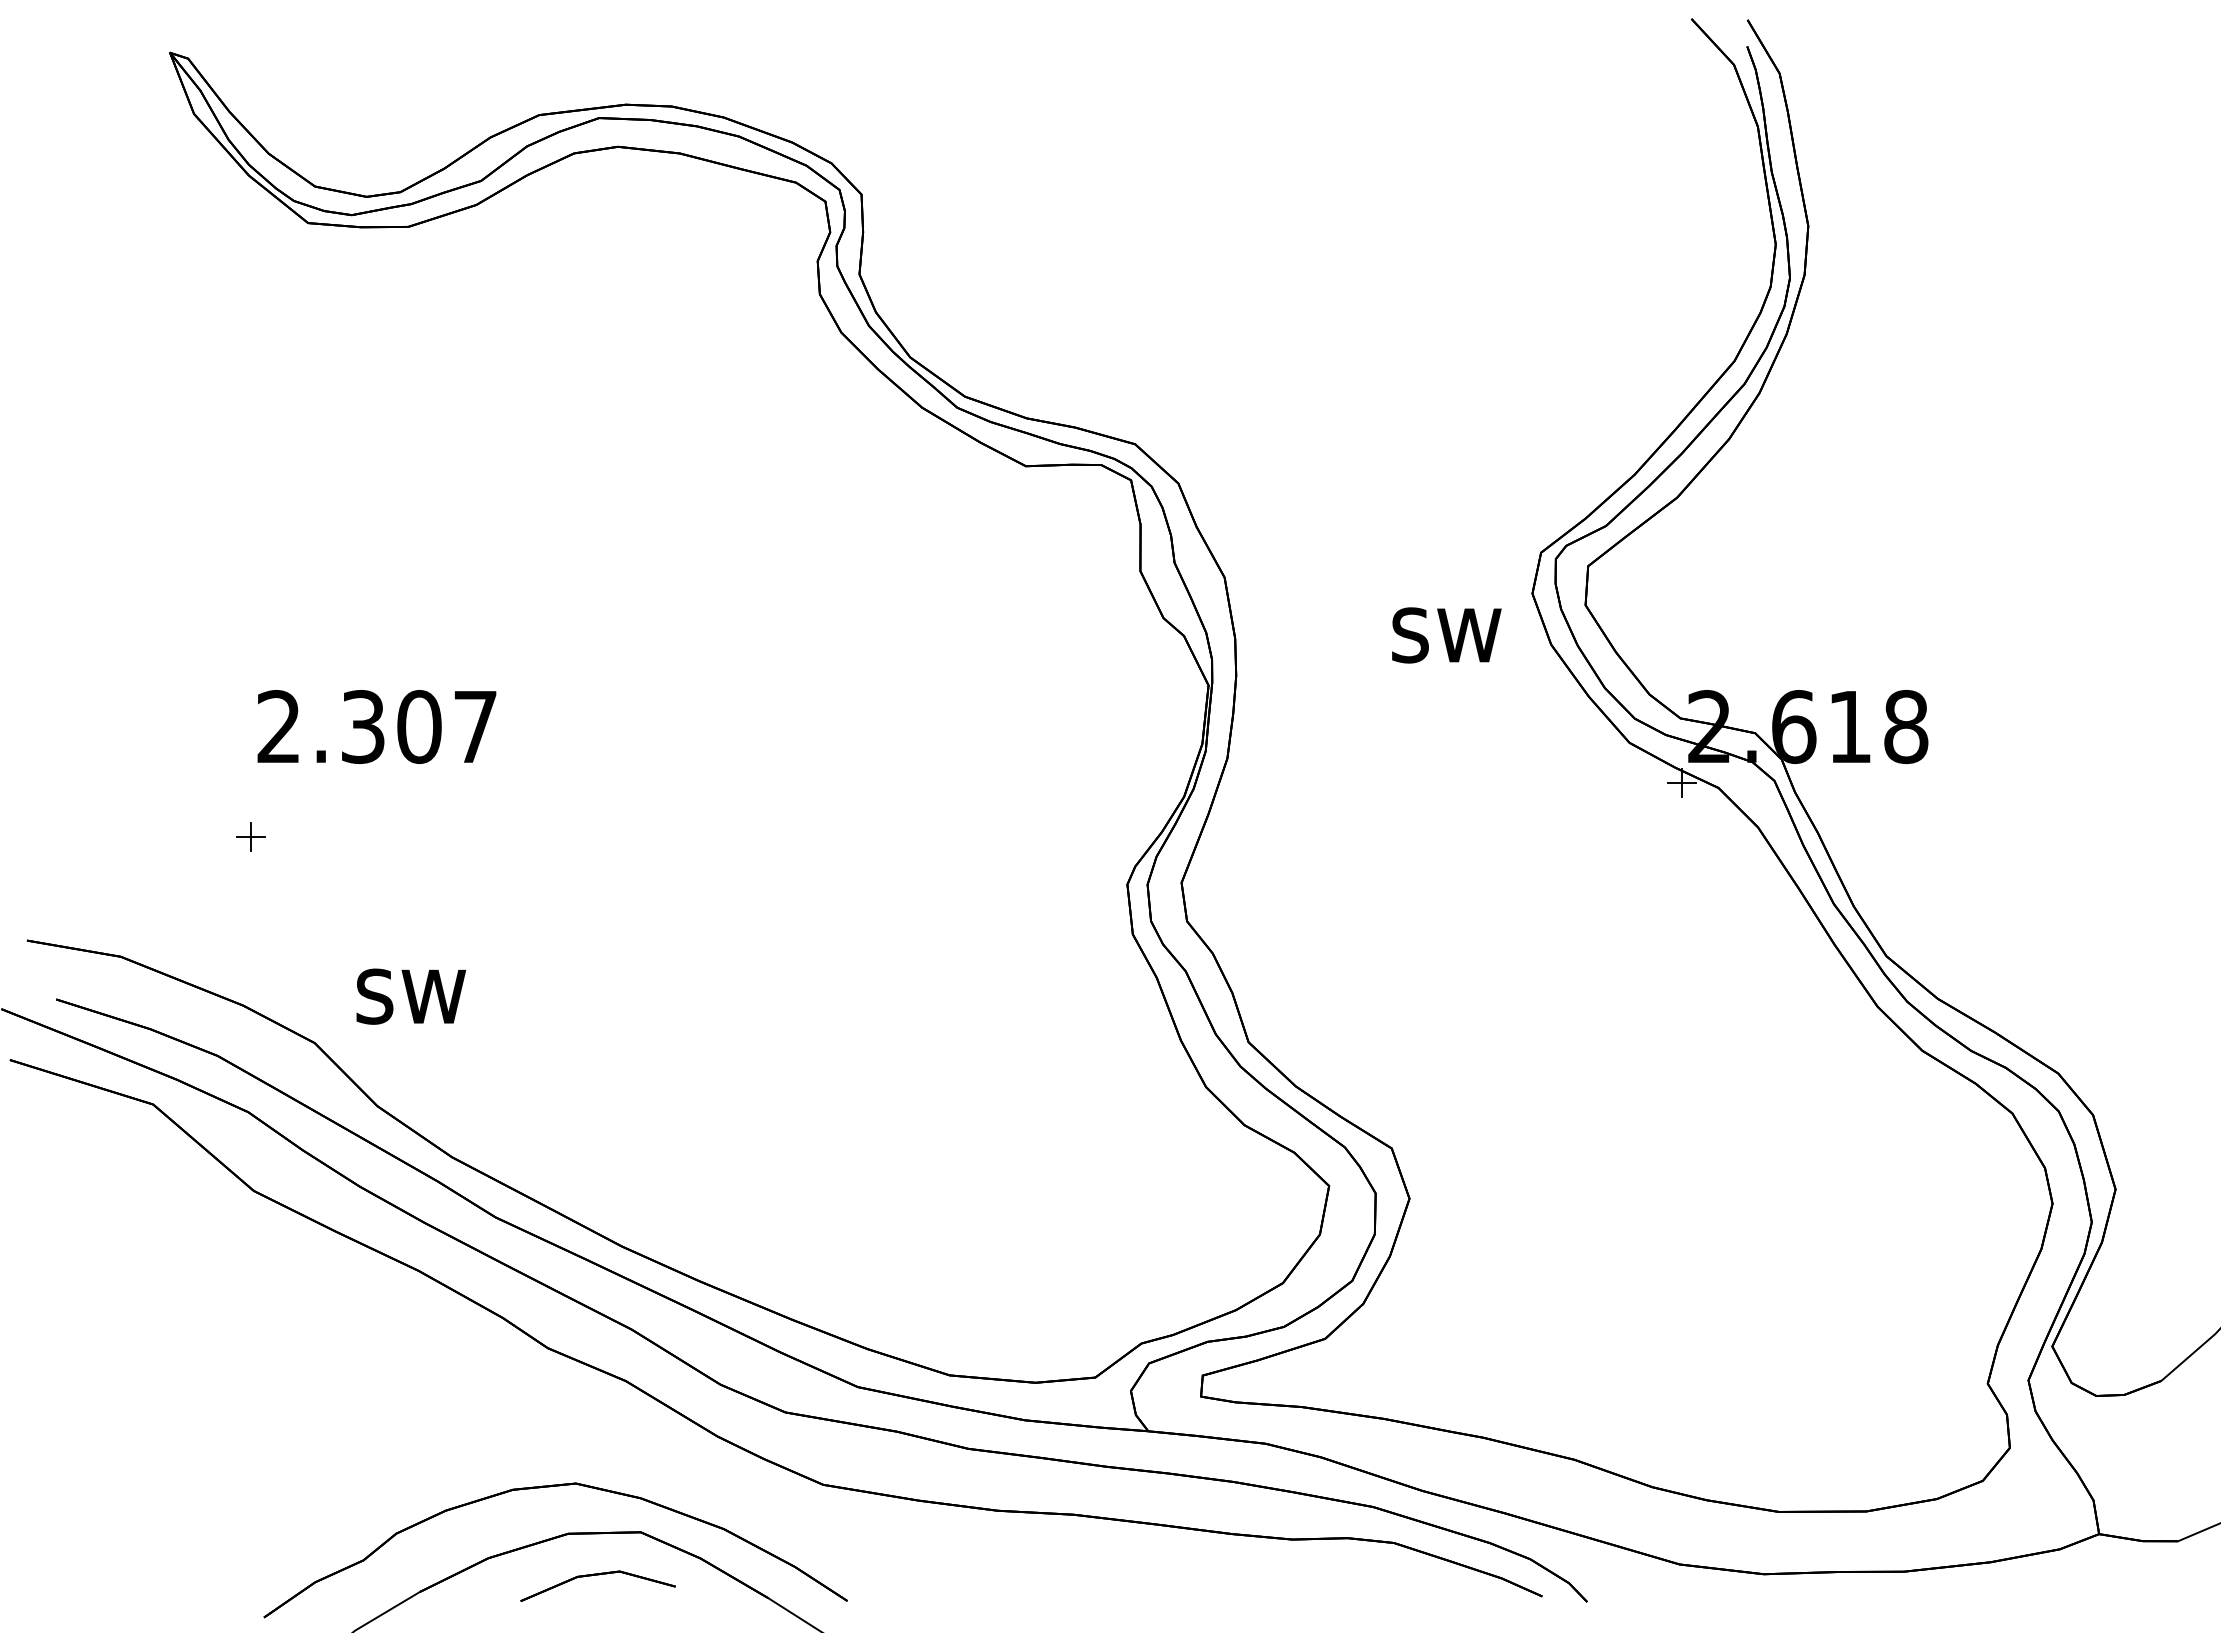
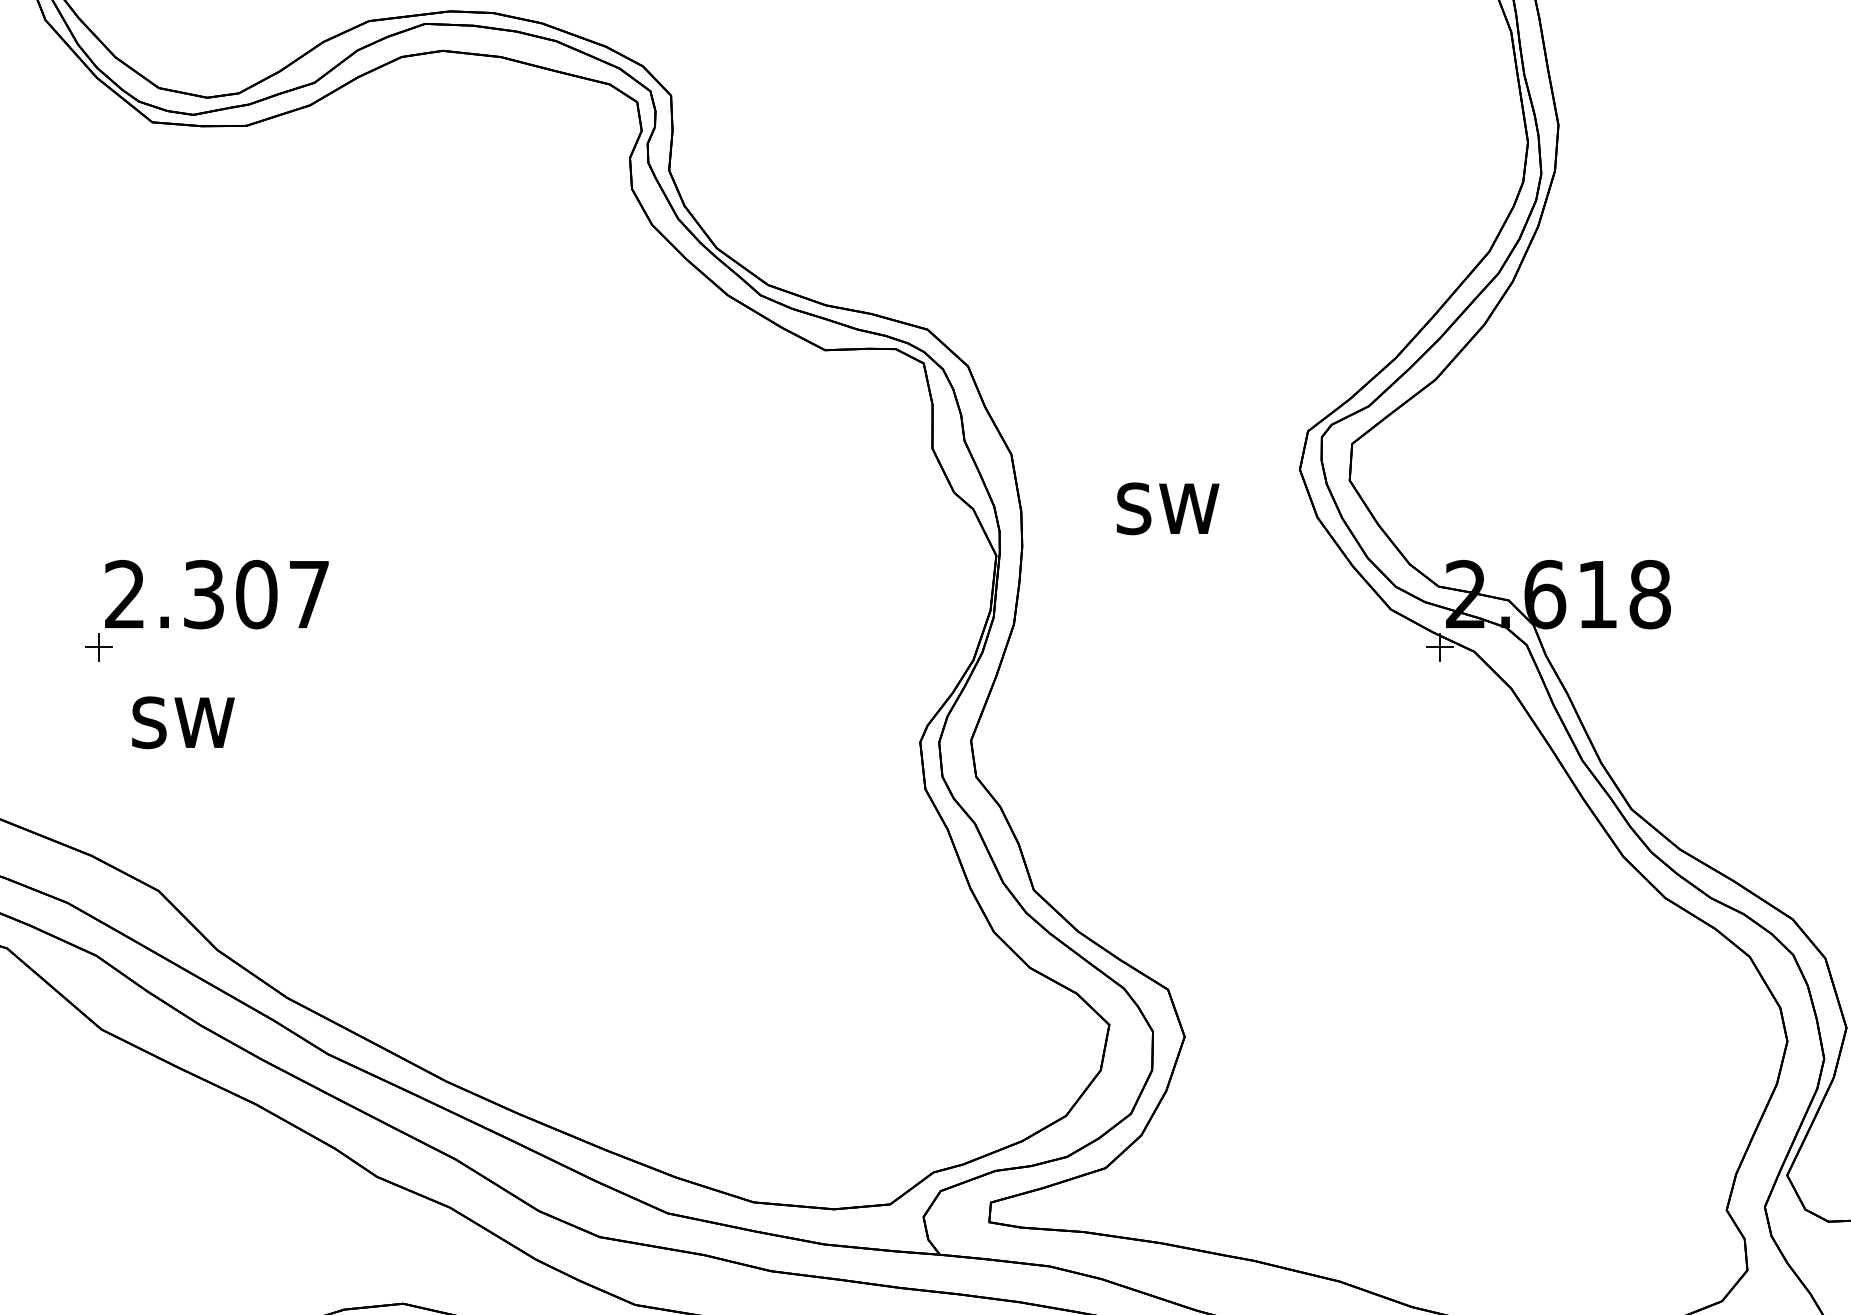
text: (1446, 635) -> (1167, 508), moved
part: (250, 836) -> (98, 646), moved
text: (411, 996) -> (183, 722), moved

